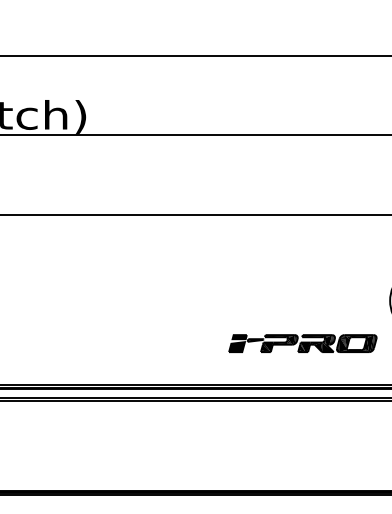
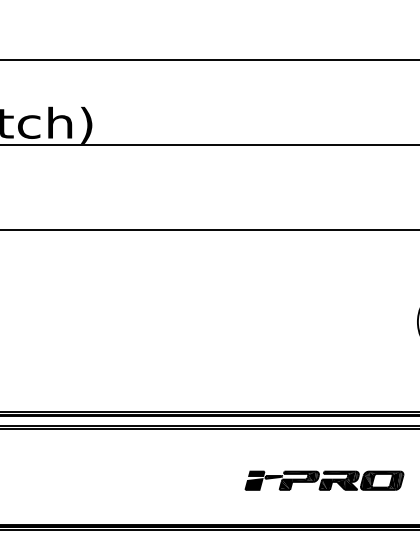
part: (302, 343) -> (324, 480), moved

